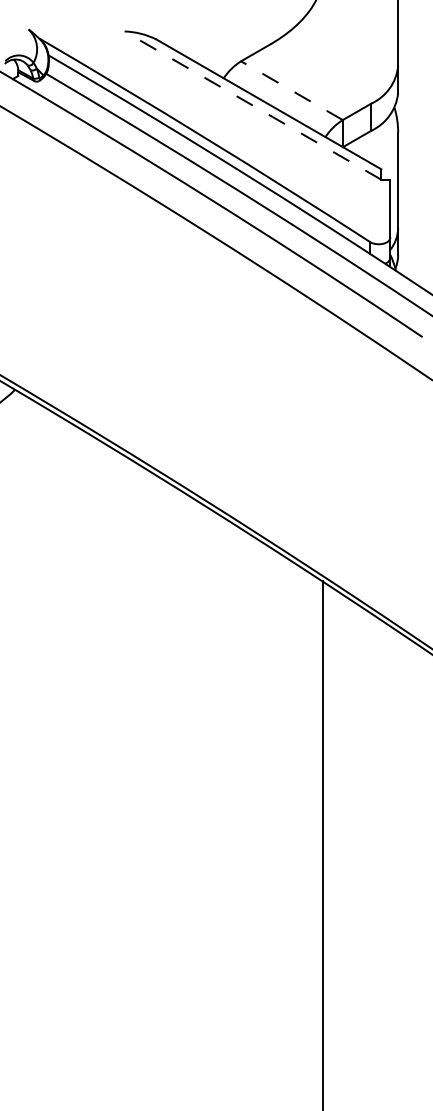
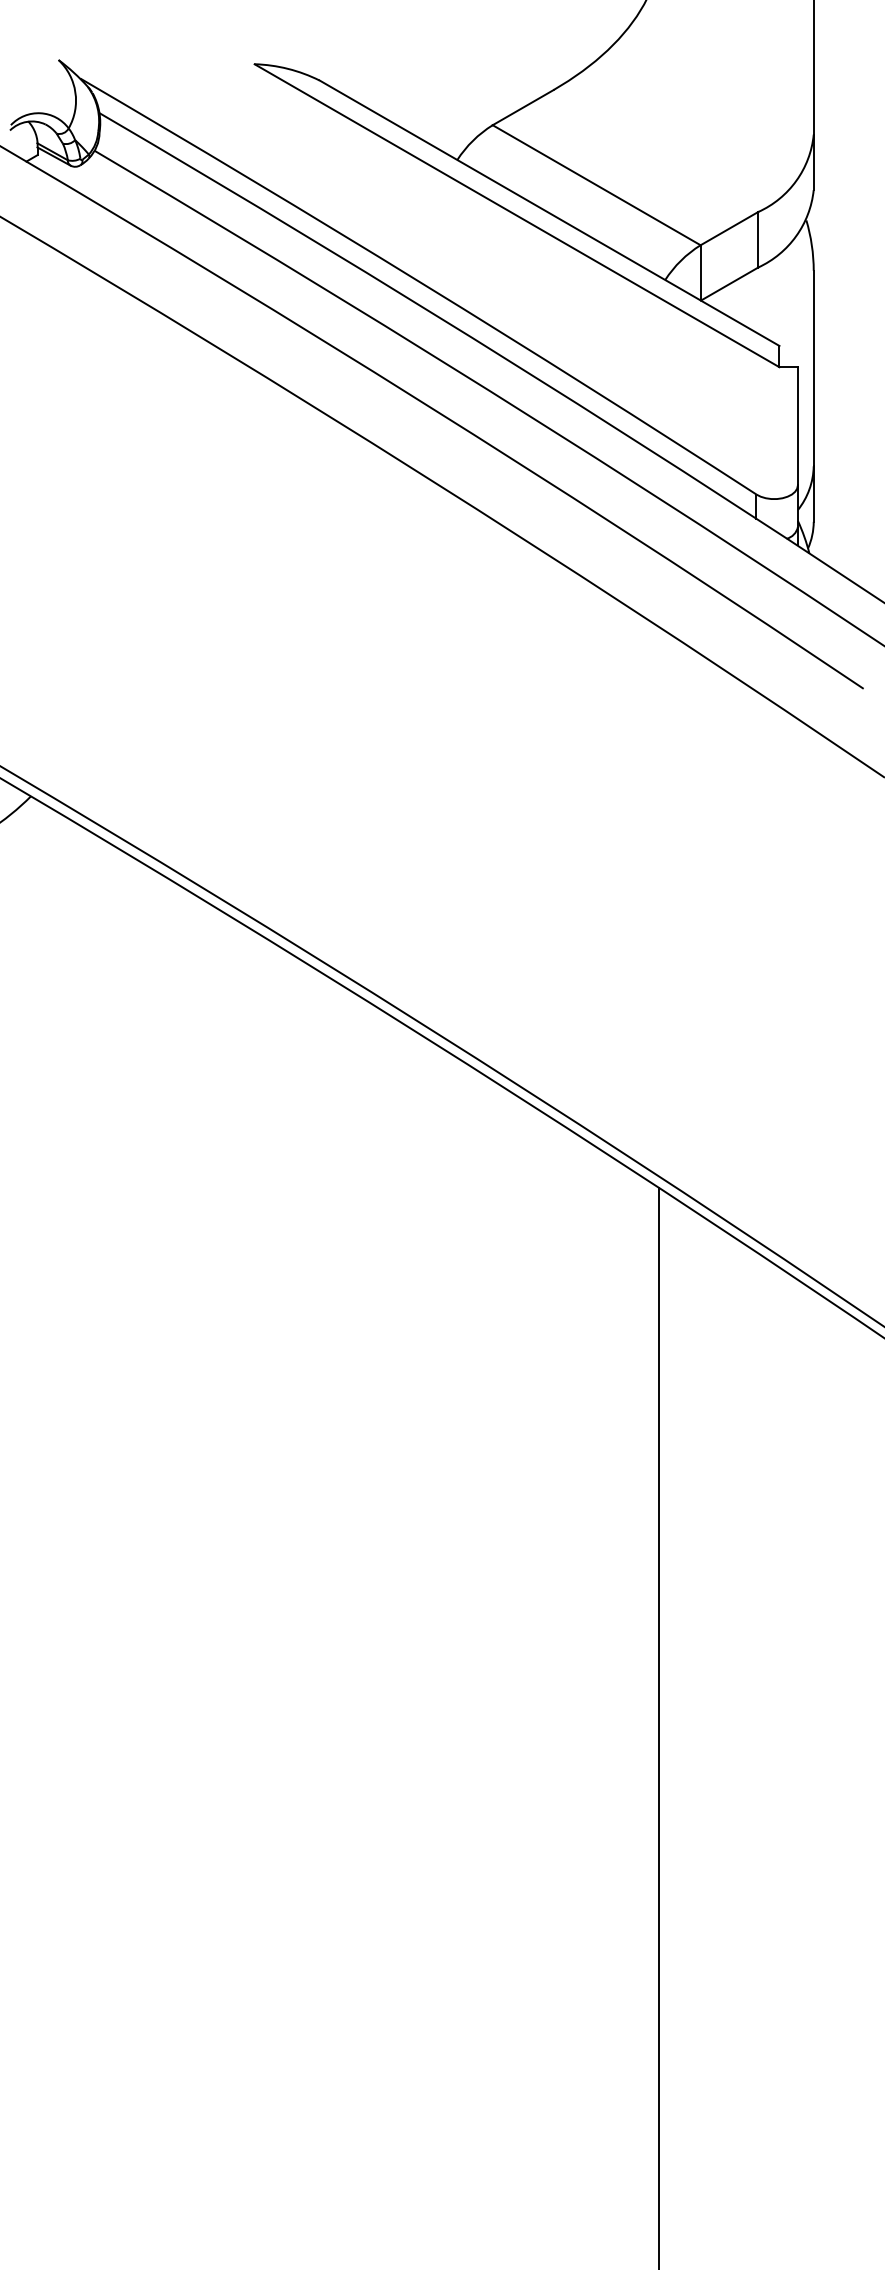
line: (291, 90) -> (595, 184), dashed -> solid
line: (252, 105) -> (516, 215), dashed -> solid

